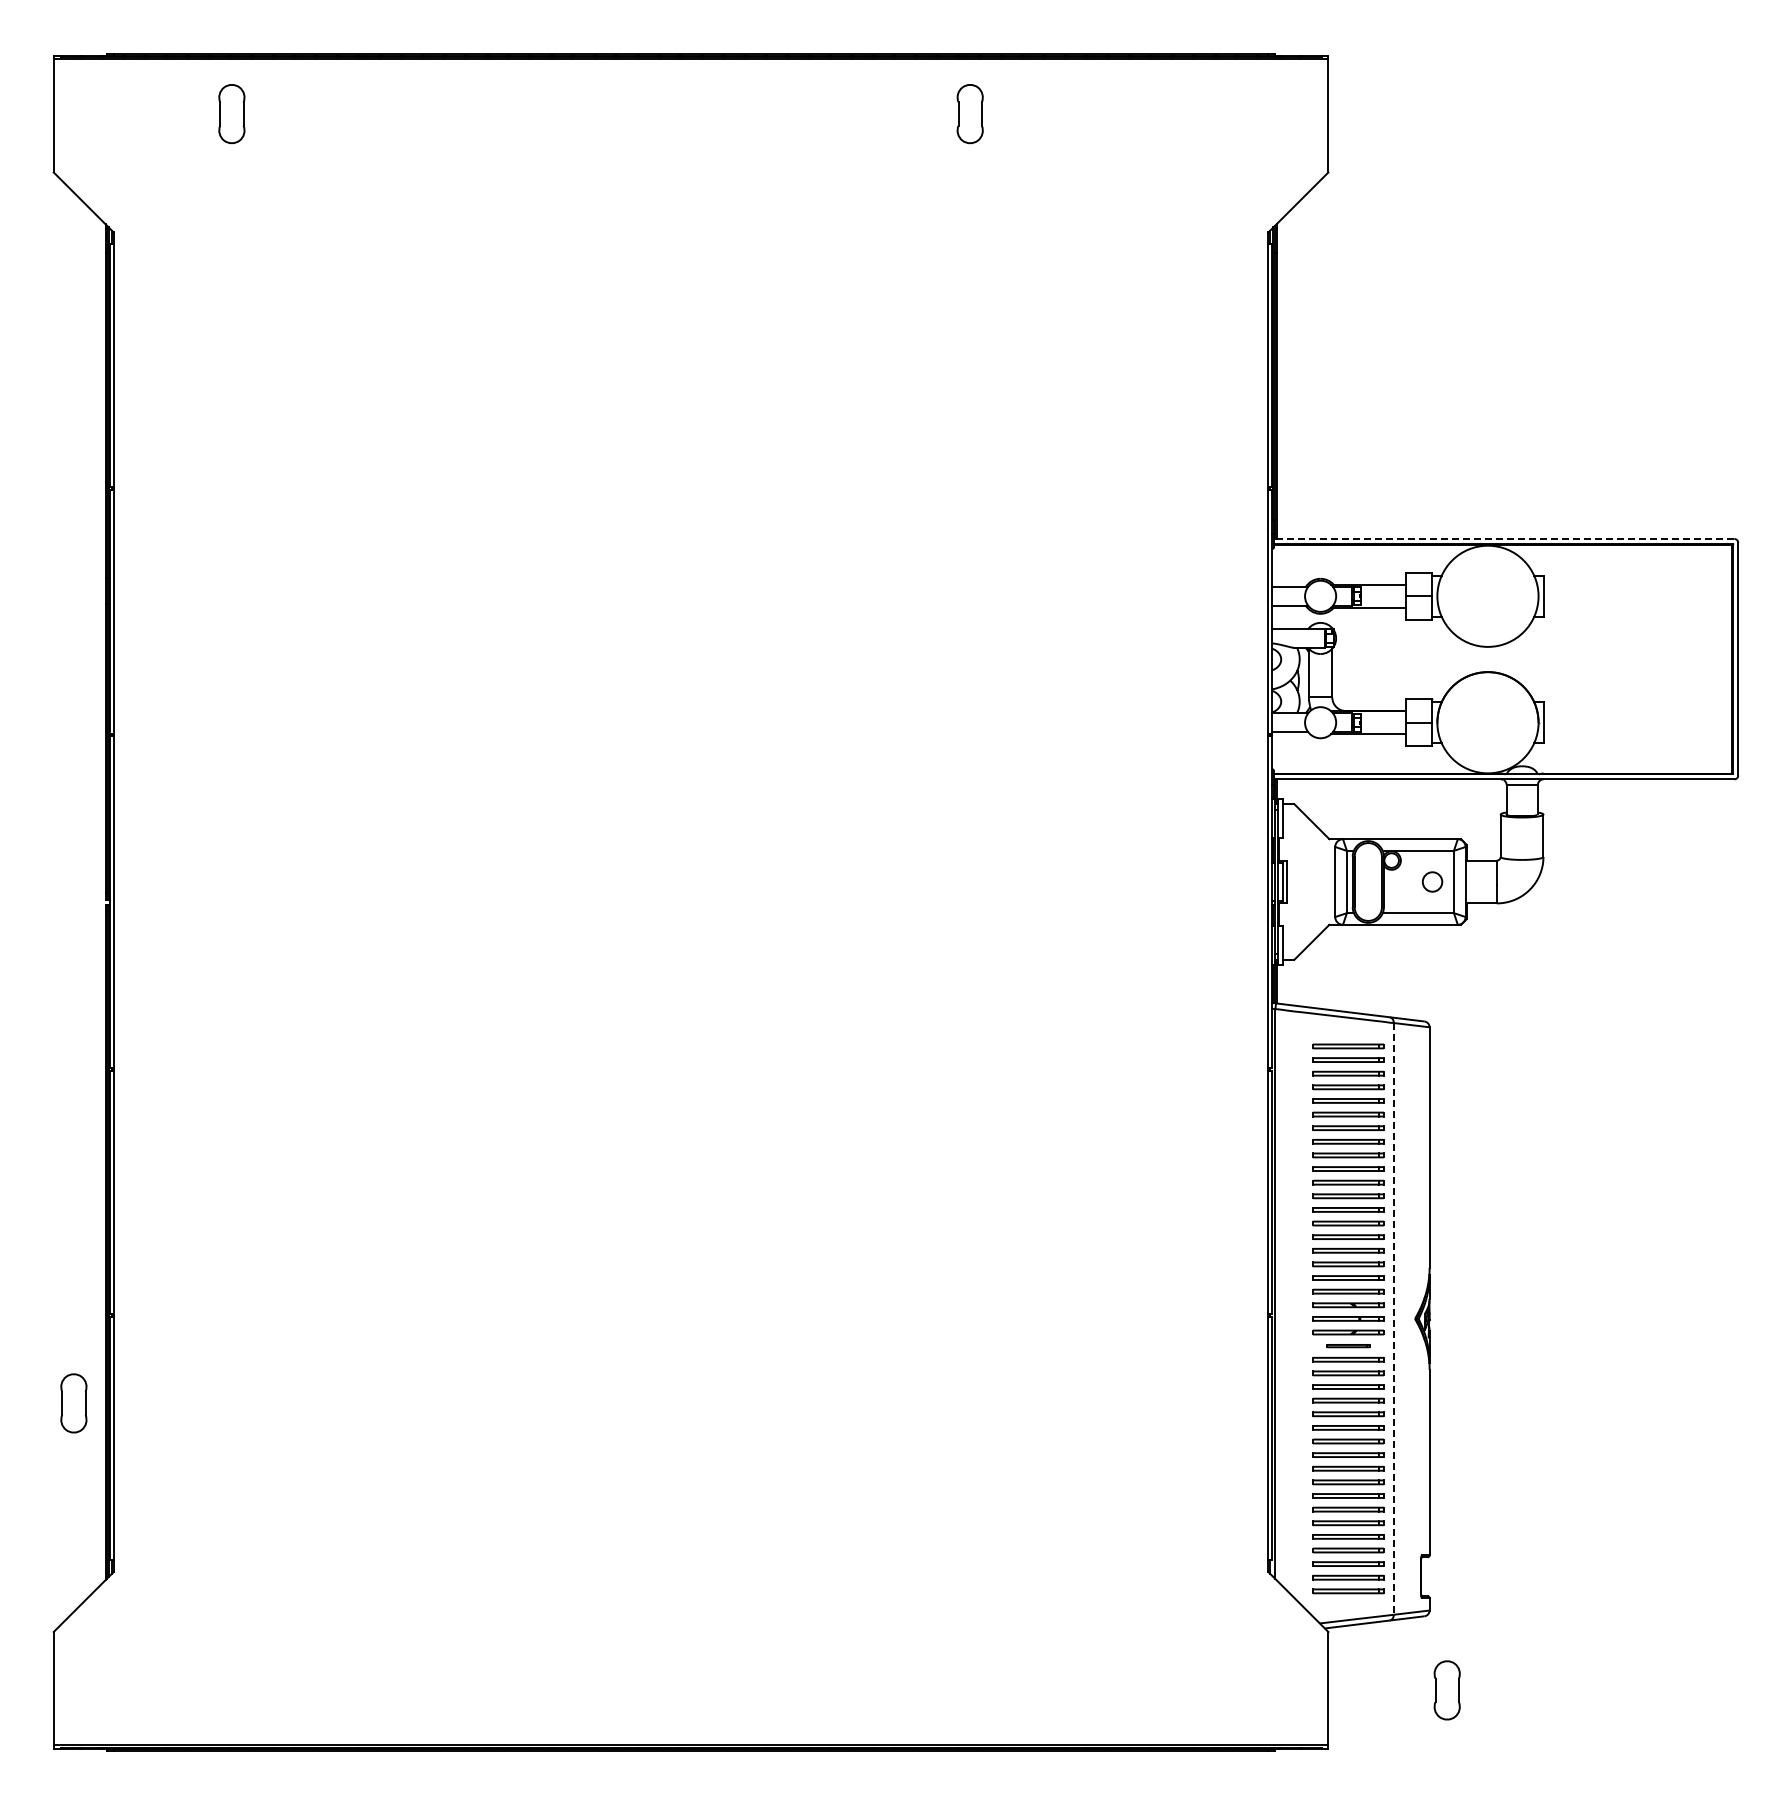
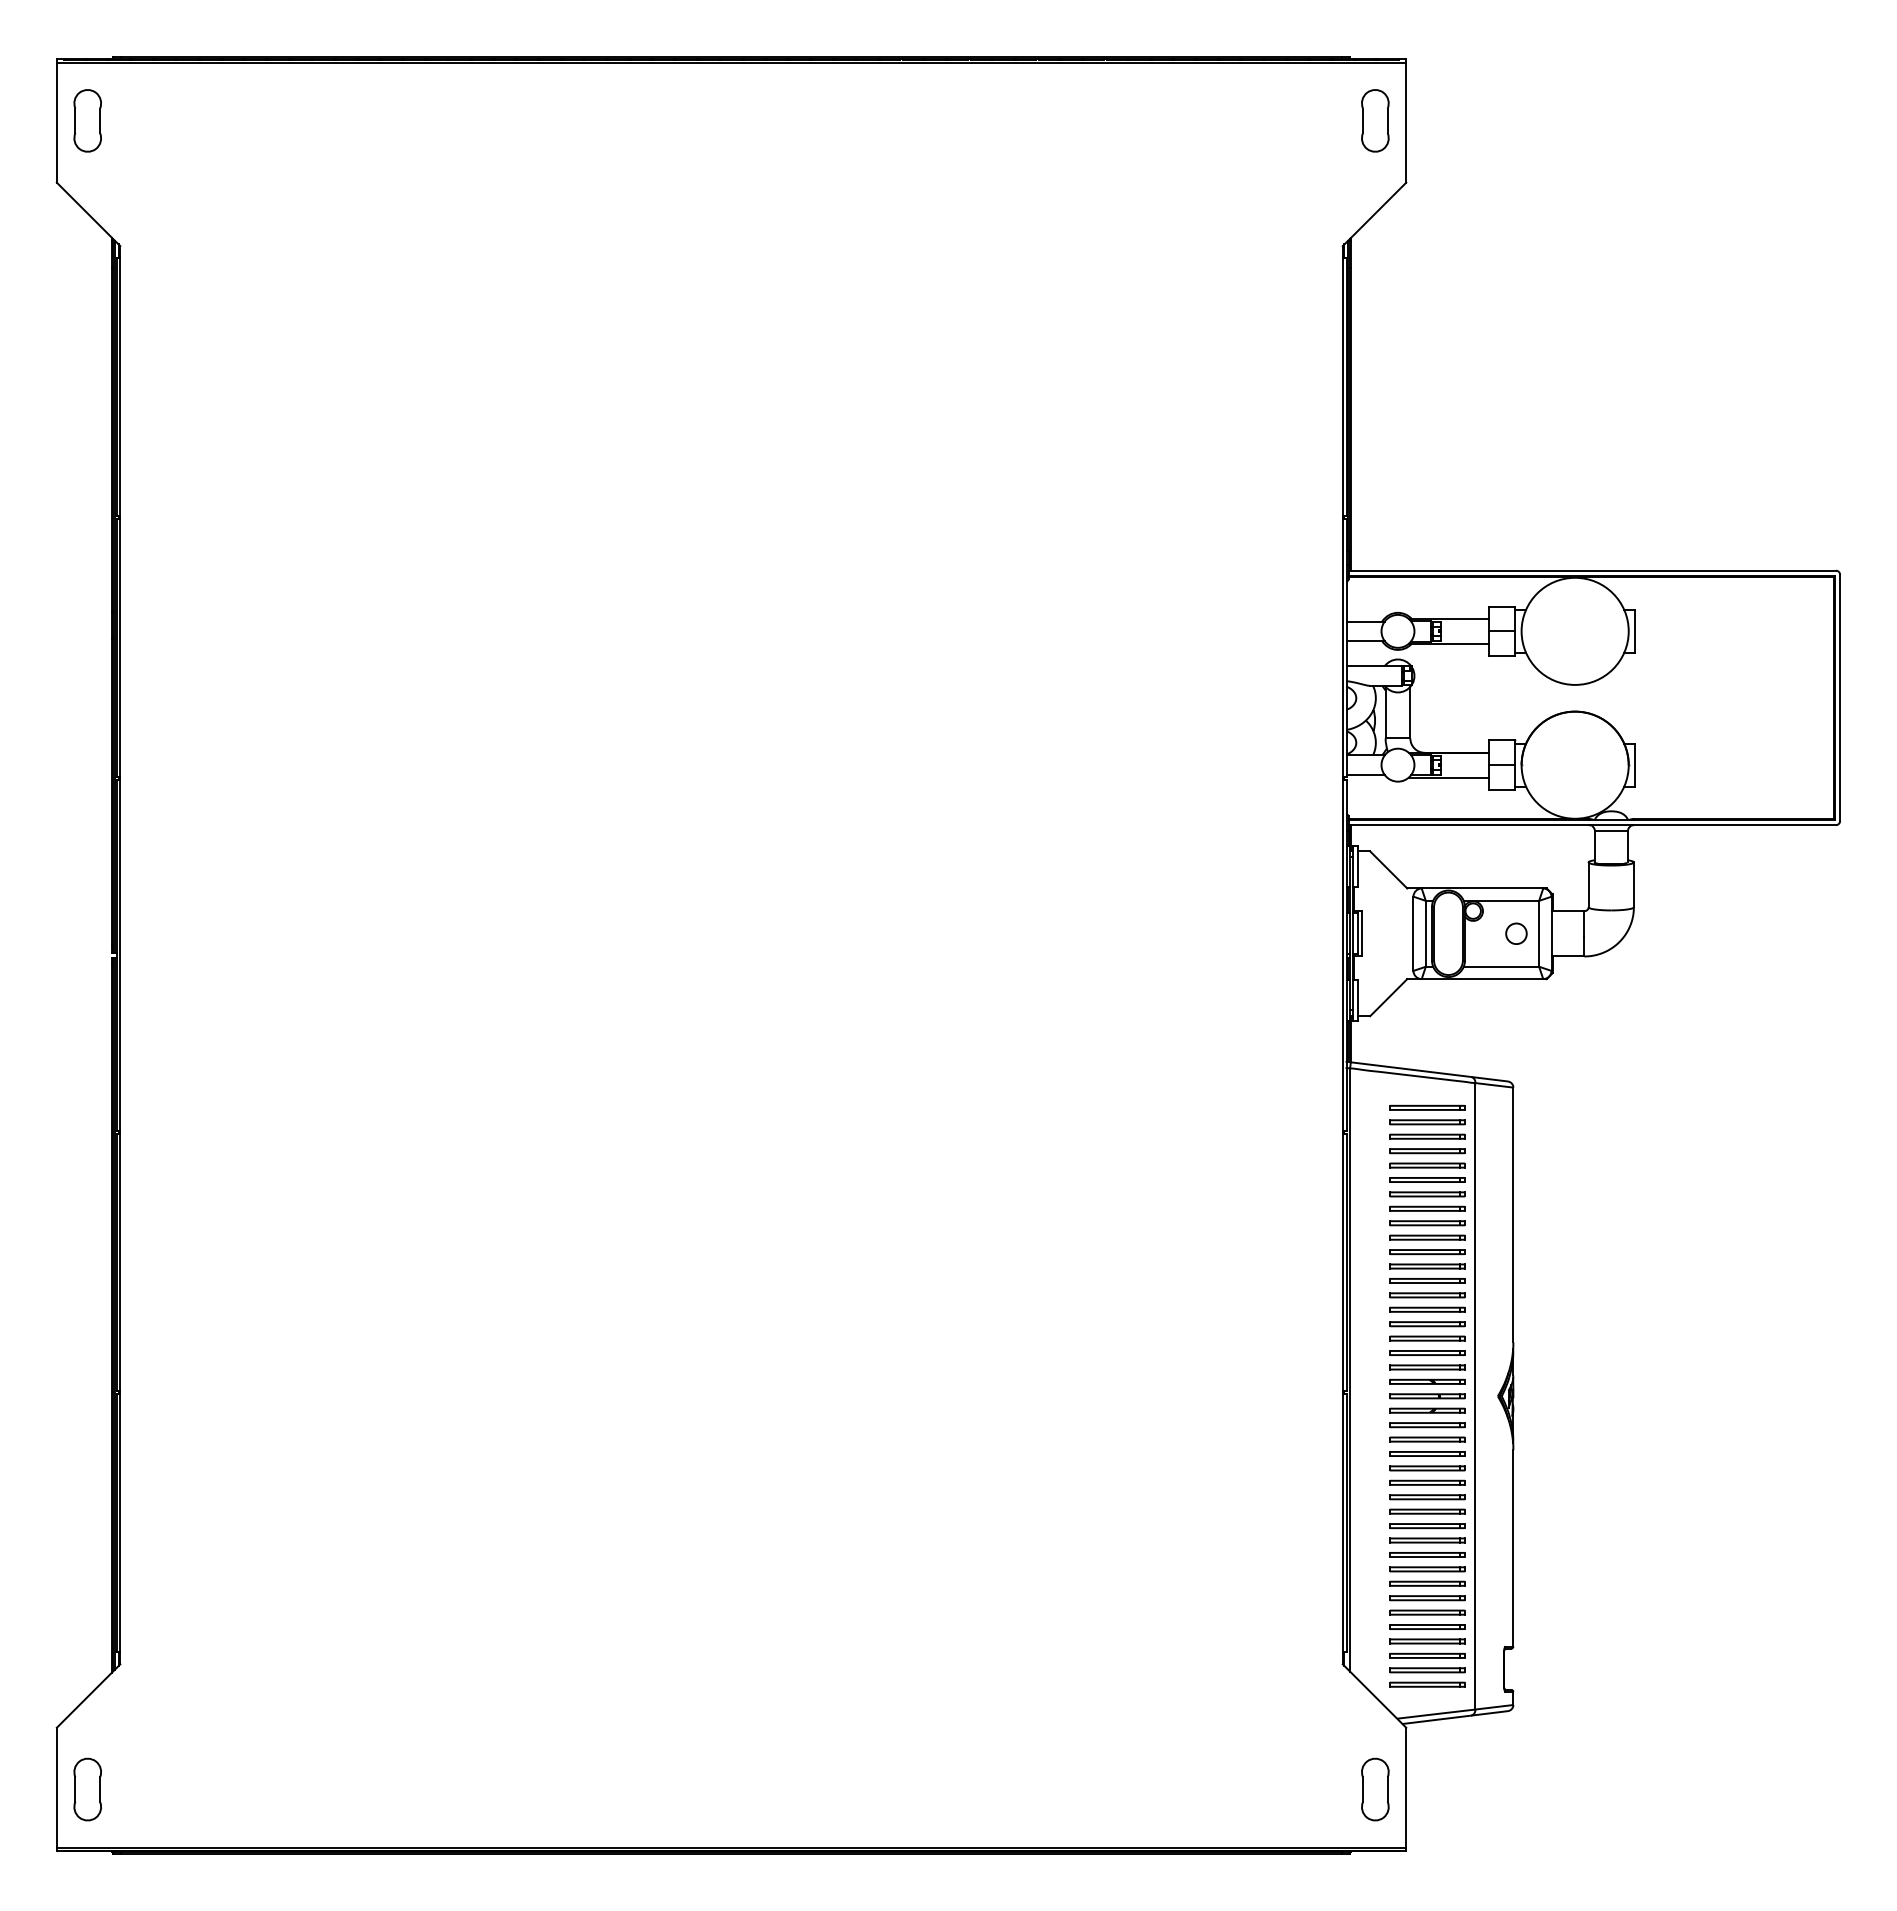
part: (231, 113) -> (87, 120), moved
part: (969, 113) -> (1374, 120), moved
line: (1503, 539) -> (1591, 571), dashed -> solid
line: (1393, 1318) -> (1475, 1395), dashed -> solid
part: (1348, 1345) -> (1427, 1424), size x1.67
part: (73, 1403) -> (87, 1789), moved
part: (1446, 1690) -> (1374, 1789), moved

